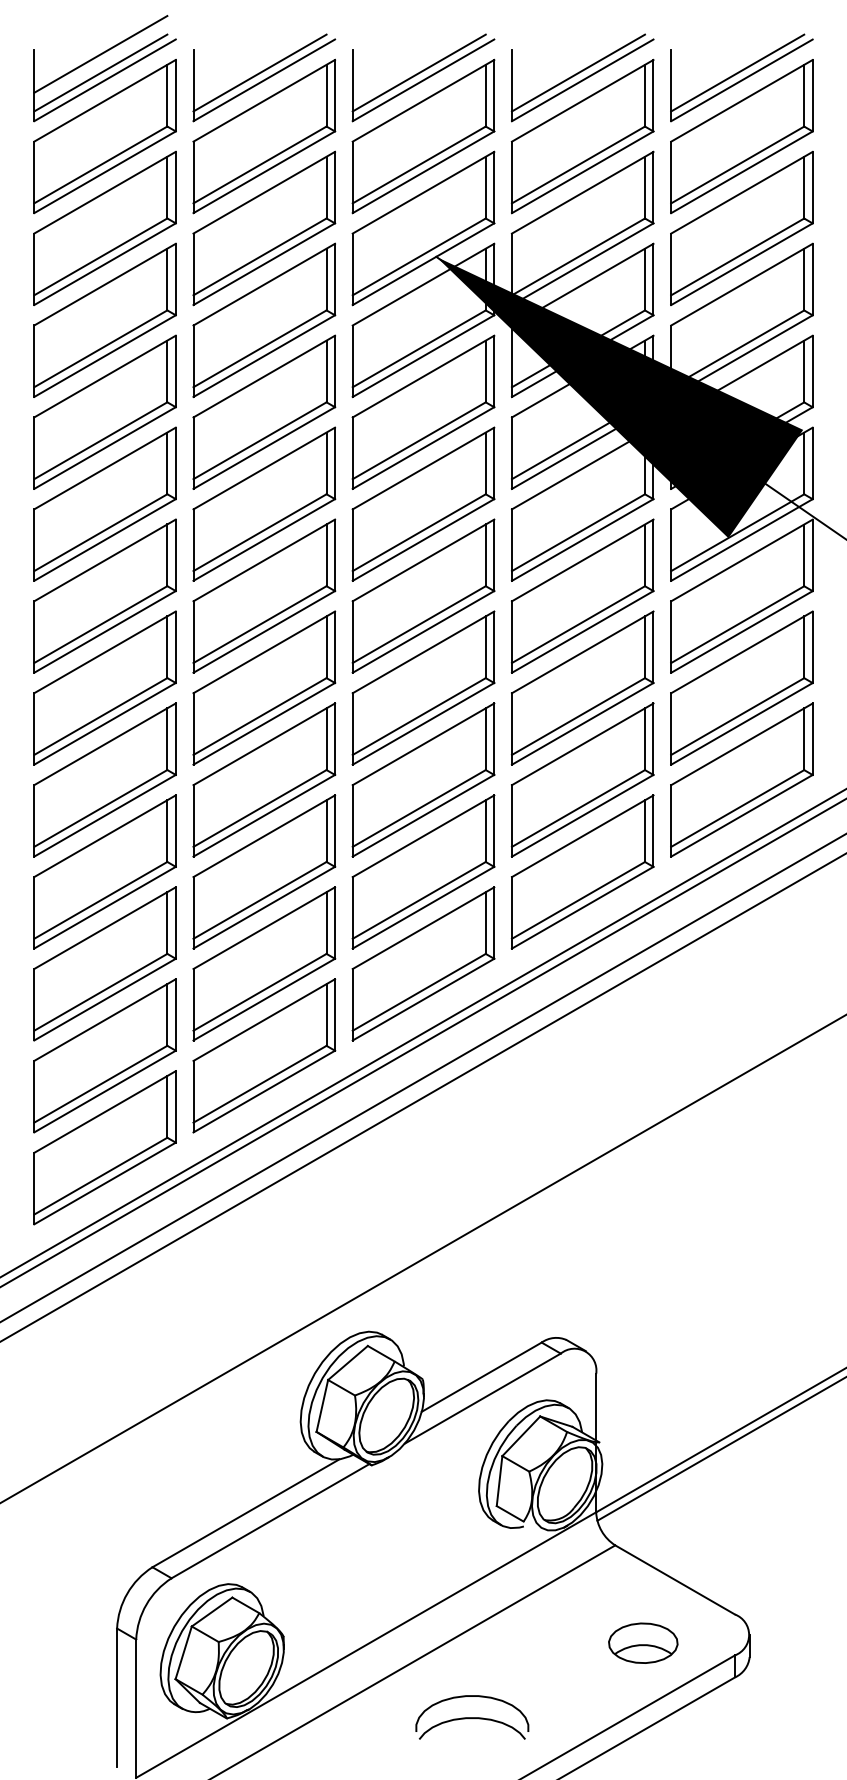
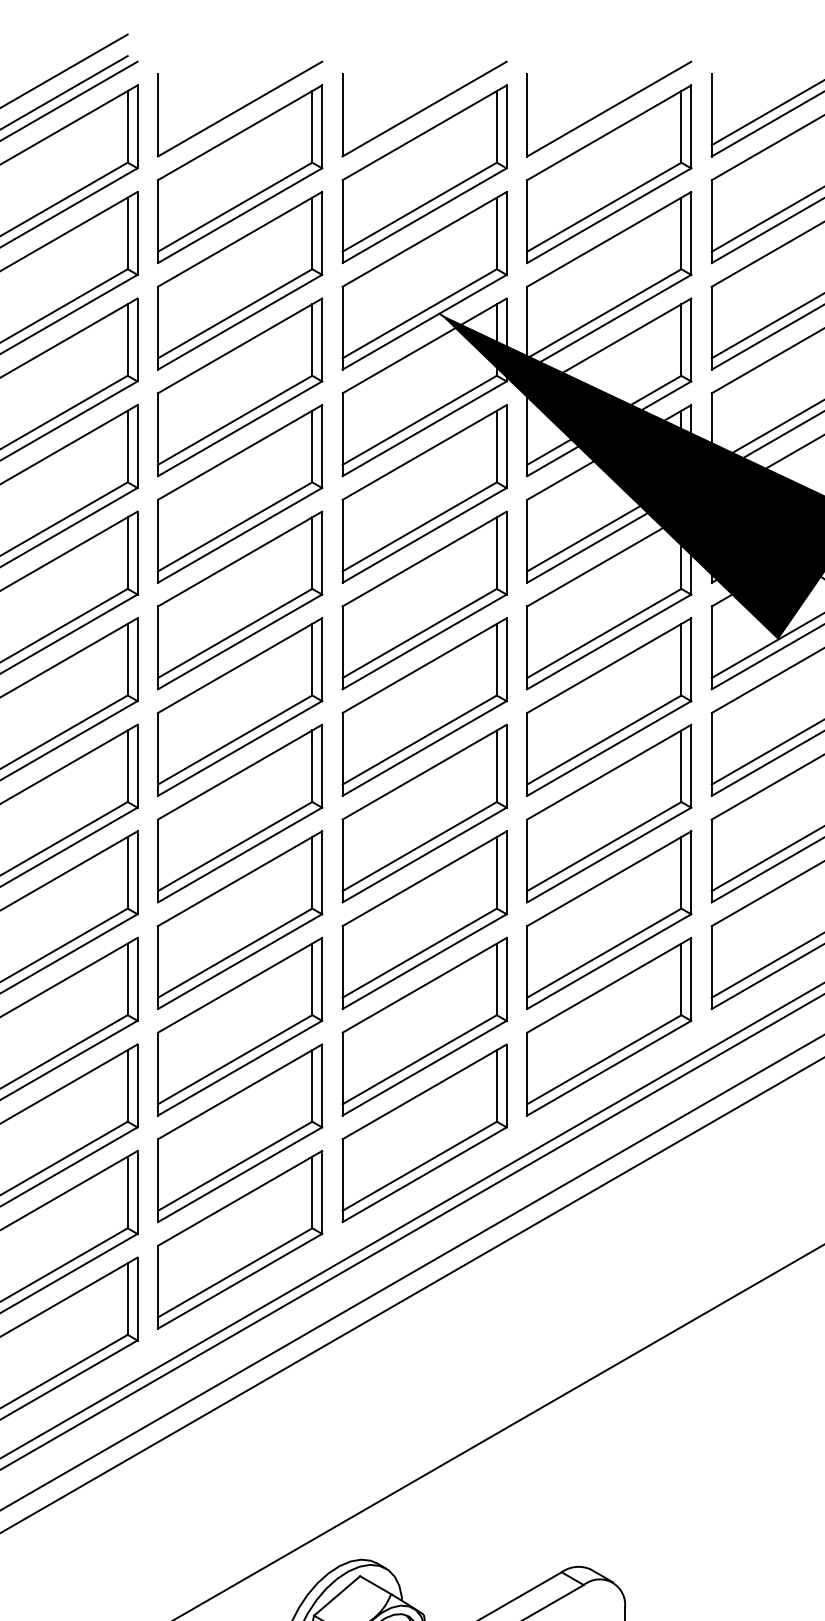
line: (259, 72) -> (234, 100), removed
line: (418, 72) -> (418, 100), removed
line: (578, 72) -> (604, 100), removed

